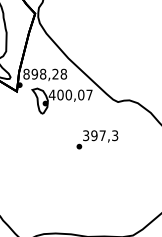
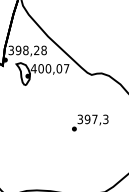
text: (26, 73) -> (11, 49), 898,28 -> 398,28
text: (97, 139) -> (90, 122), moved

